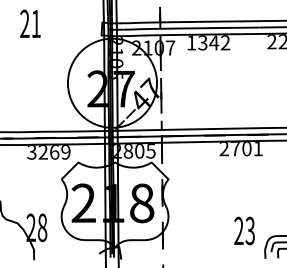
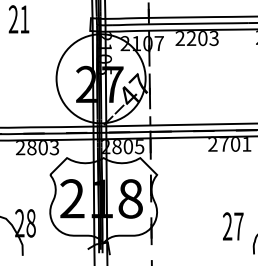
text: (208, 42) -> (197, 38), 1342 -> 2203
text: (48, 152) -> (37, 148), 3269 -> 2803
text: (249, 230) -> (238, 226), 23 -> 27

